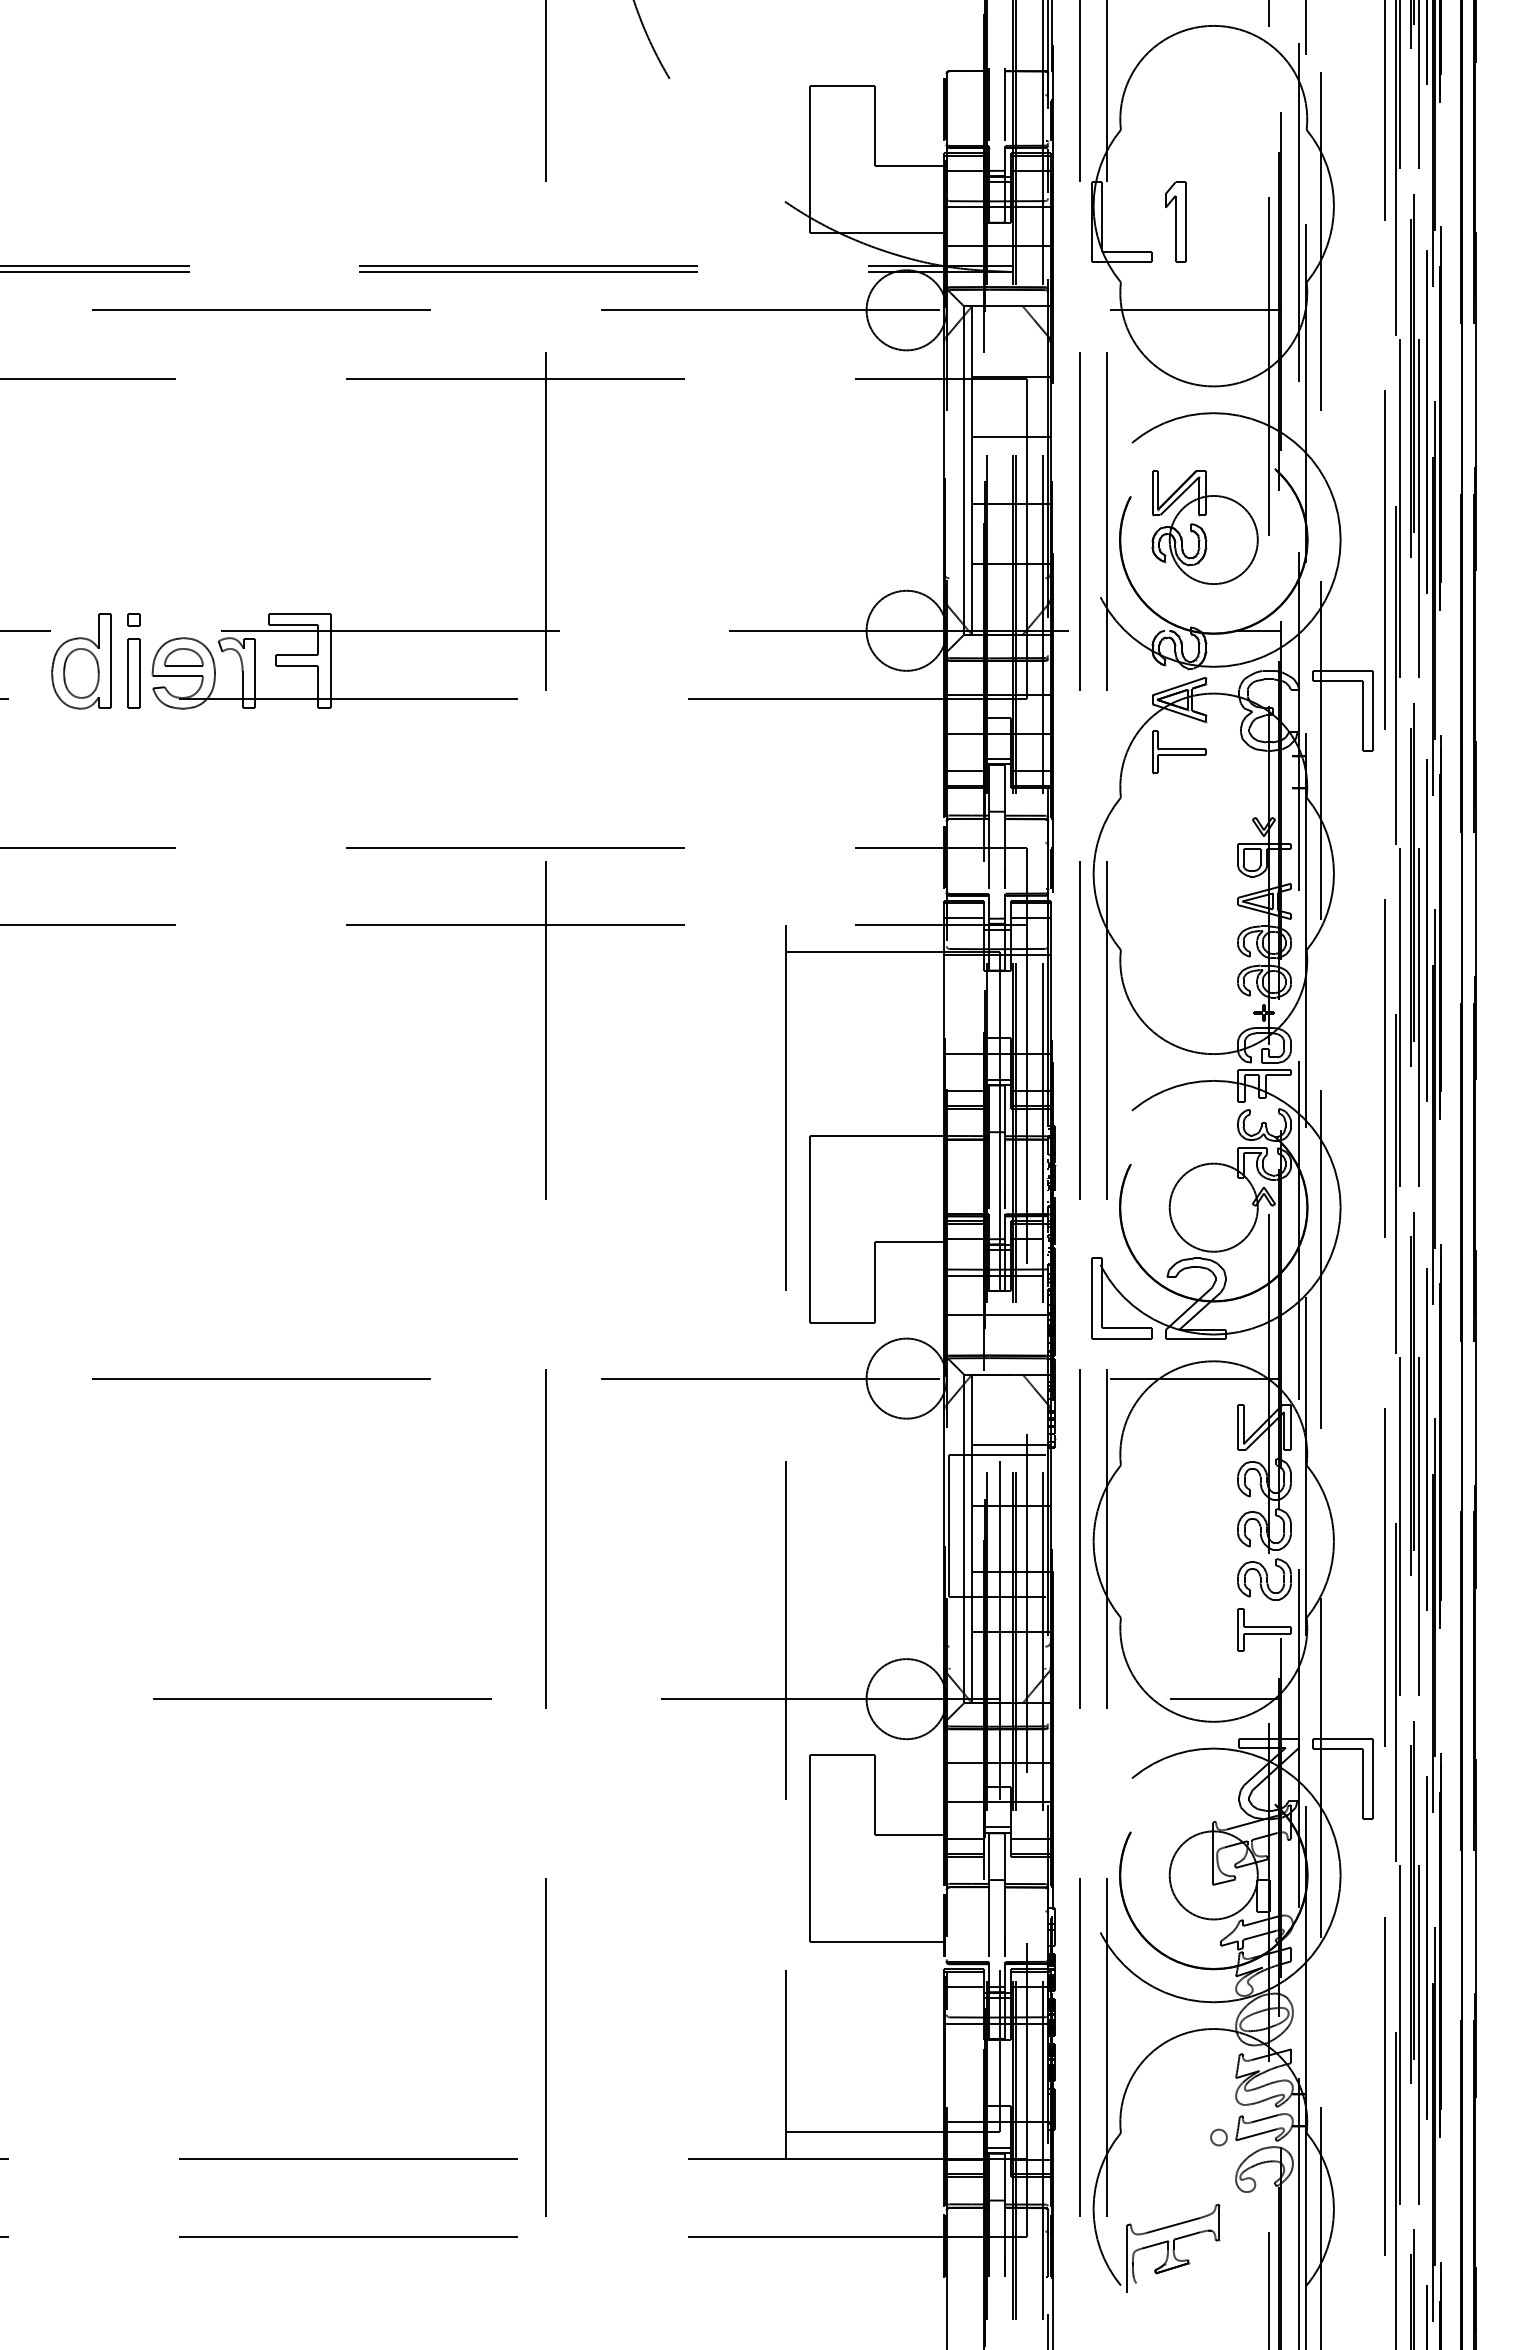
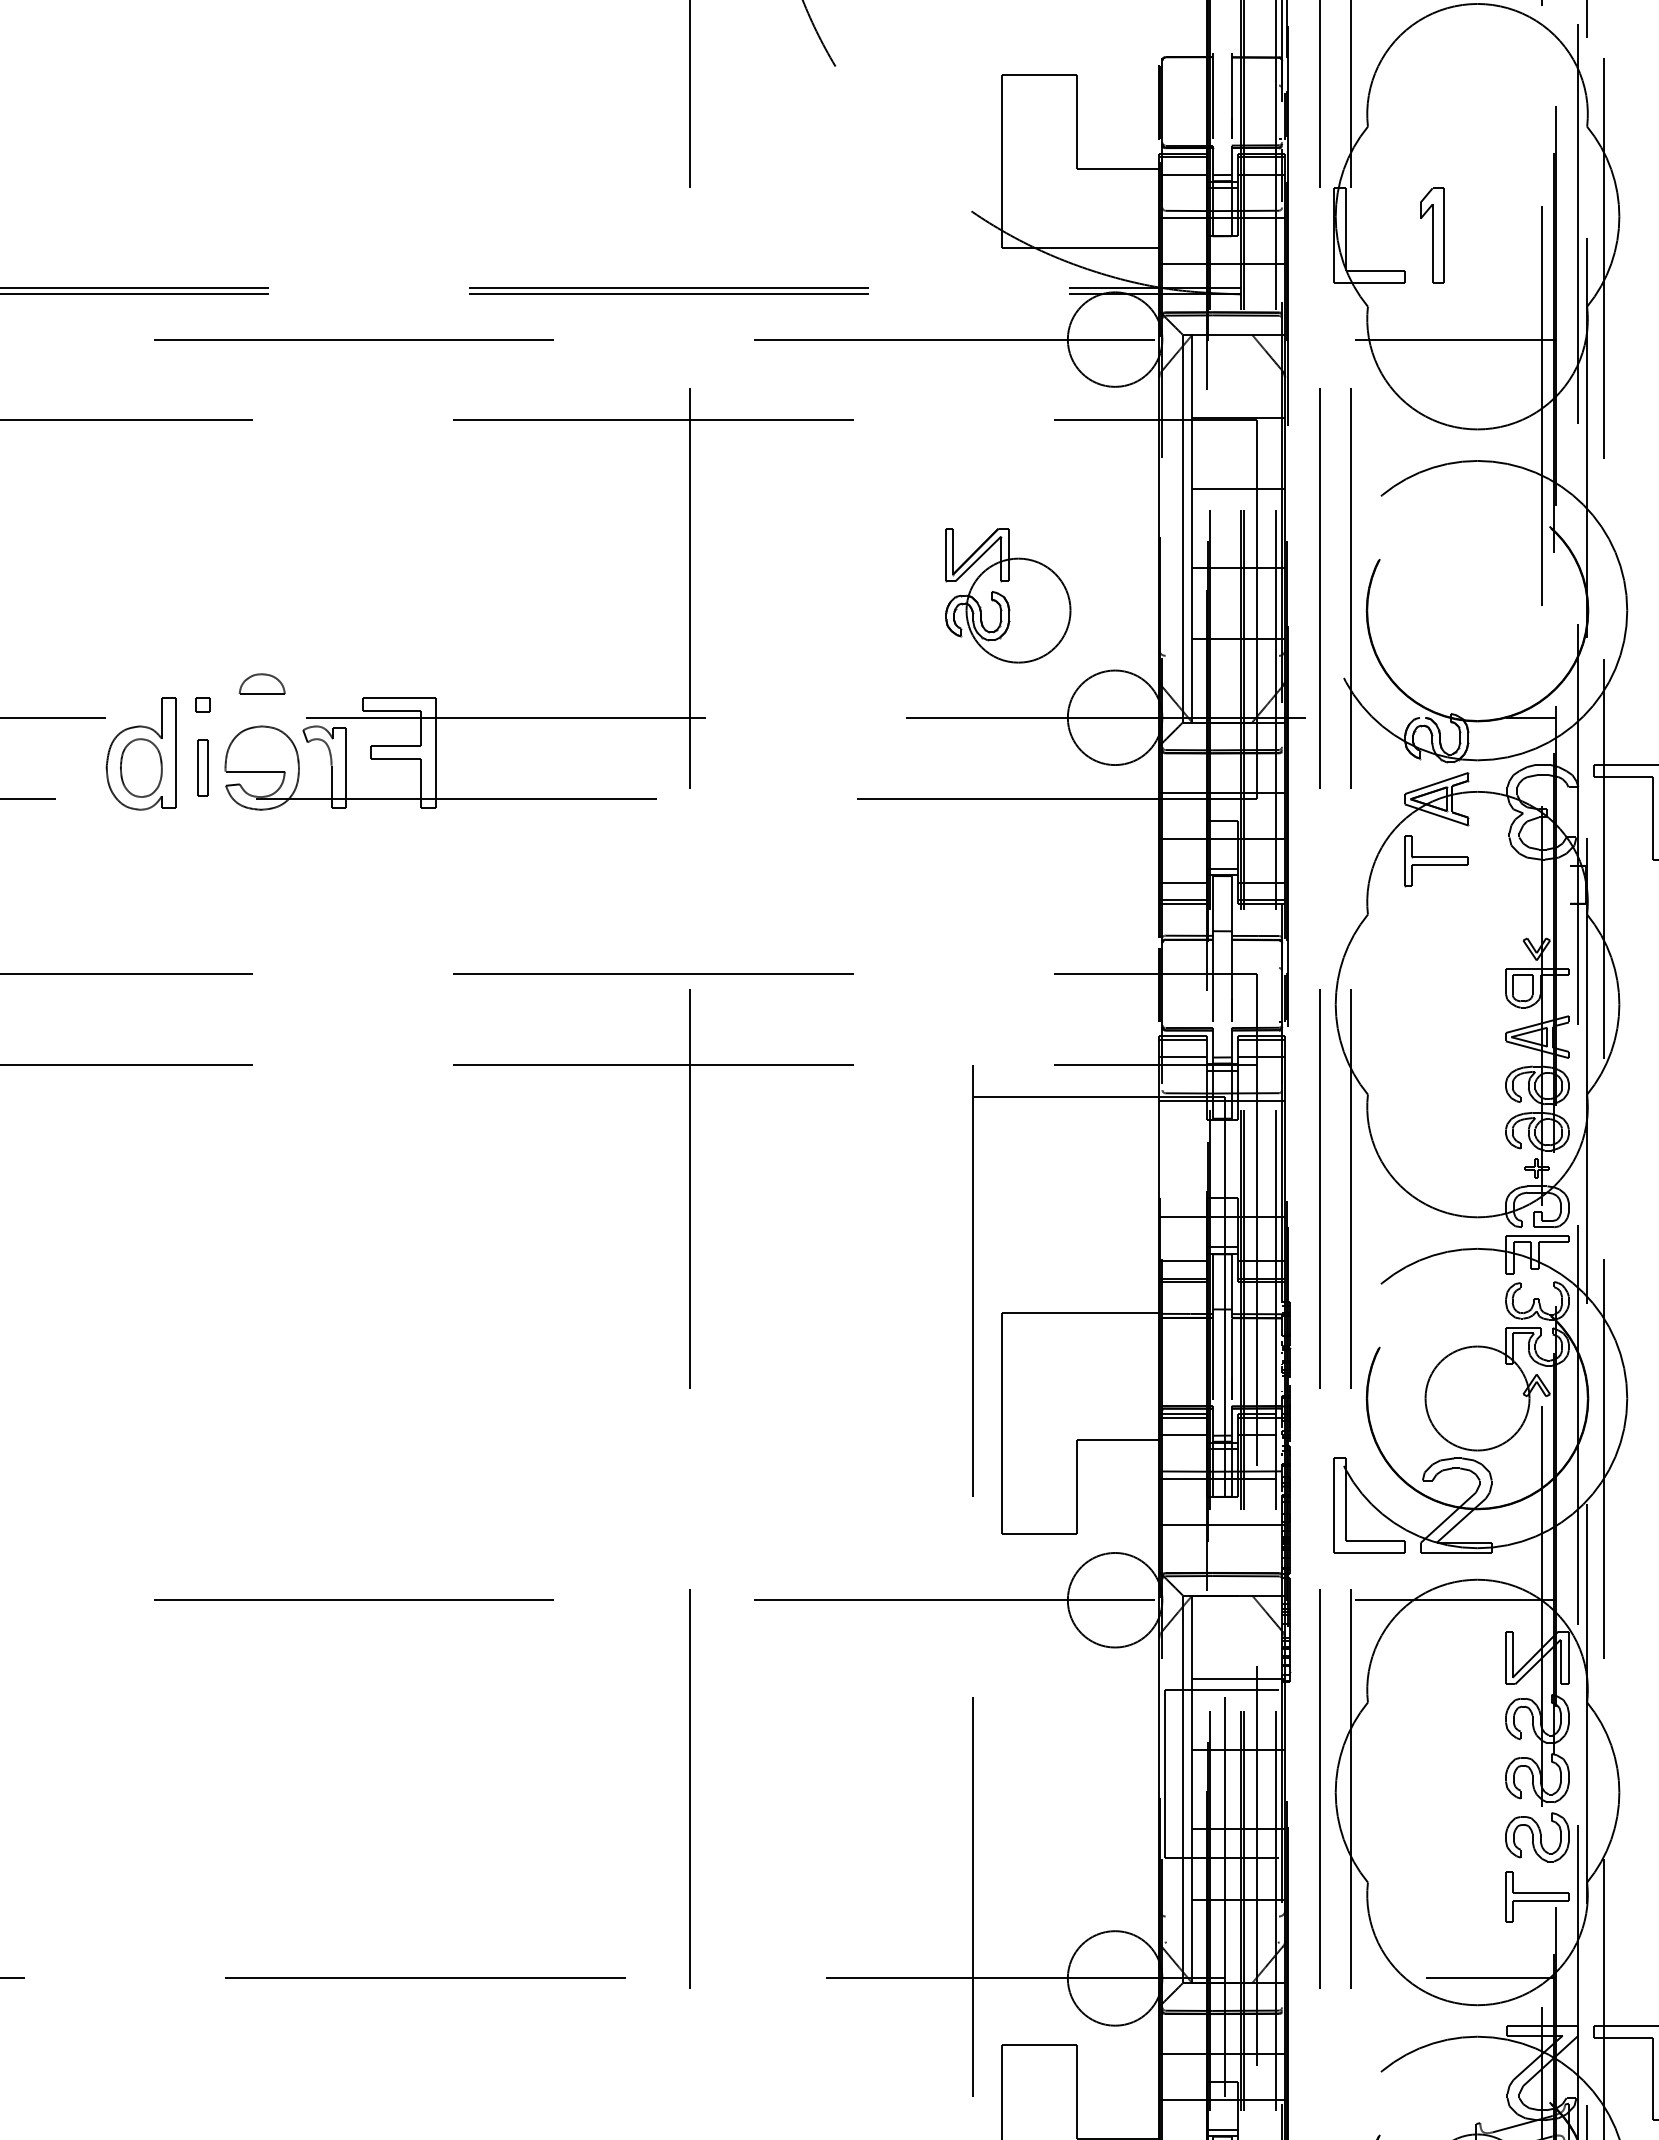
part: (1204, 527) -> (1007, 595), moved
part: (183, 657) -> (261, 684), moved
part: (133, 673) -> (202, 768), size x0.7

